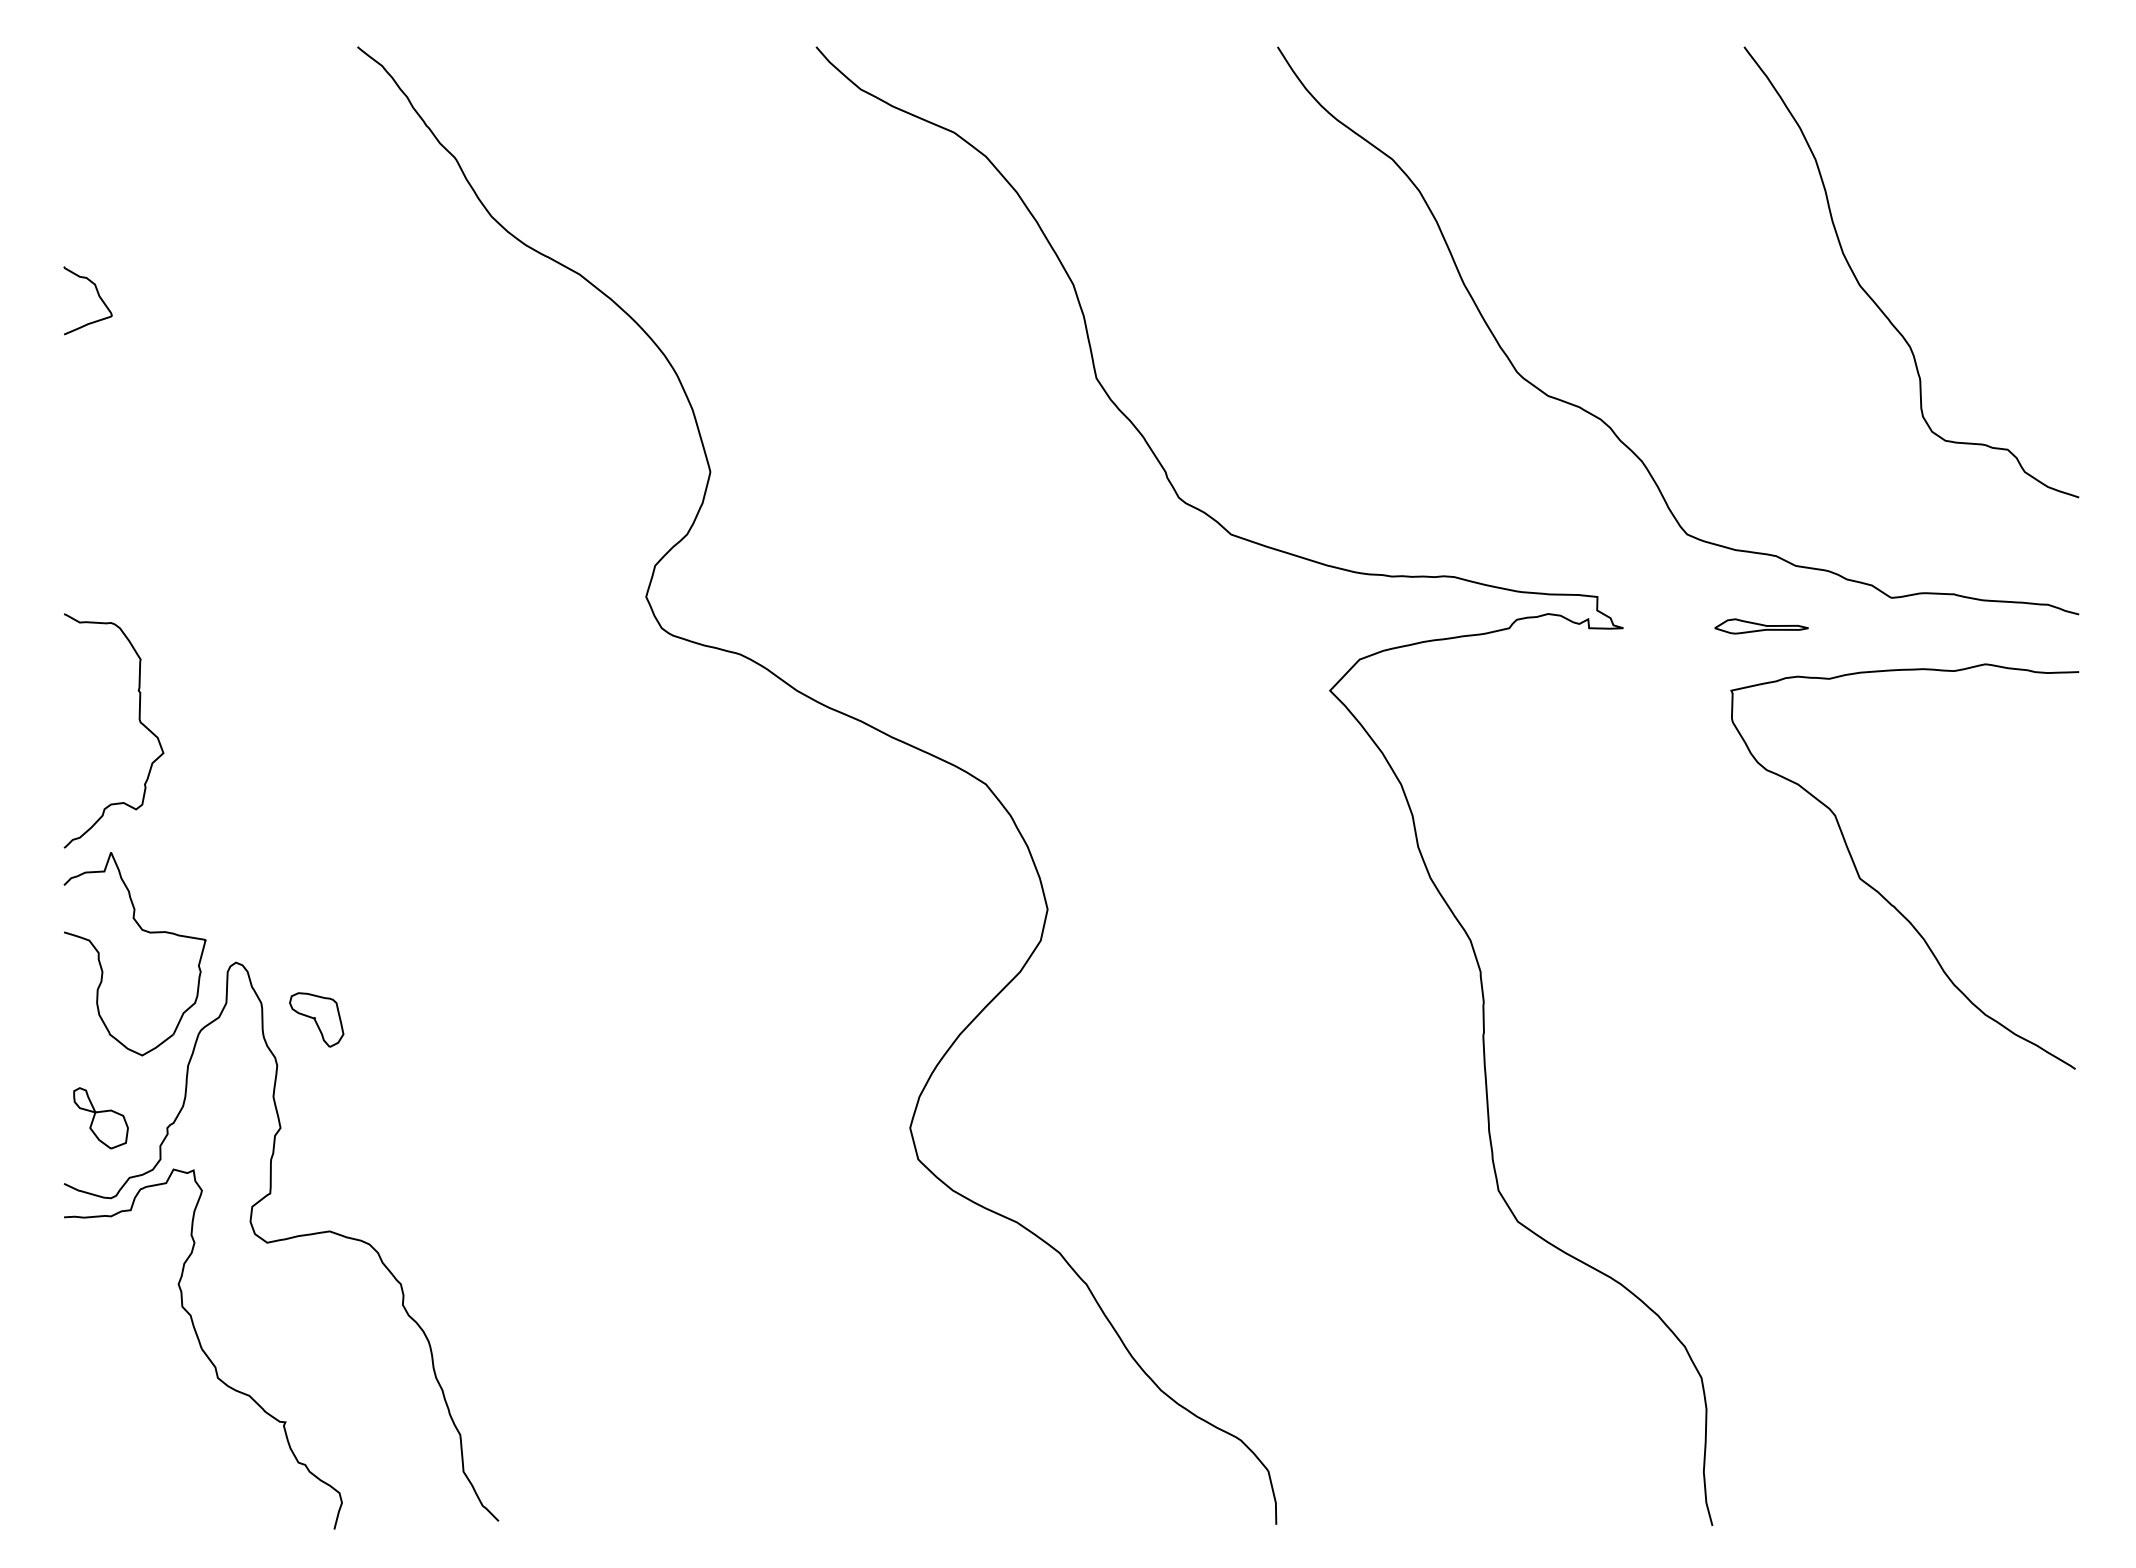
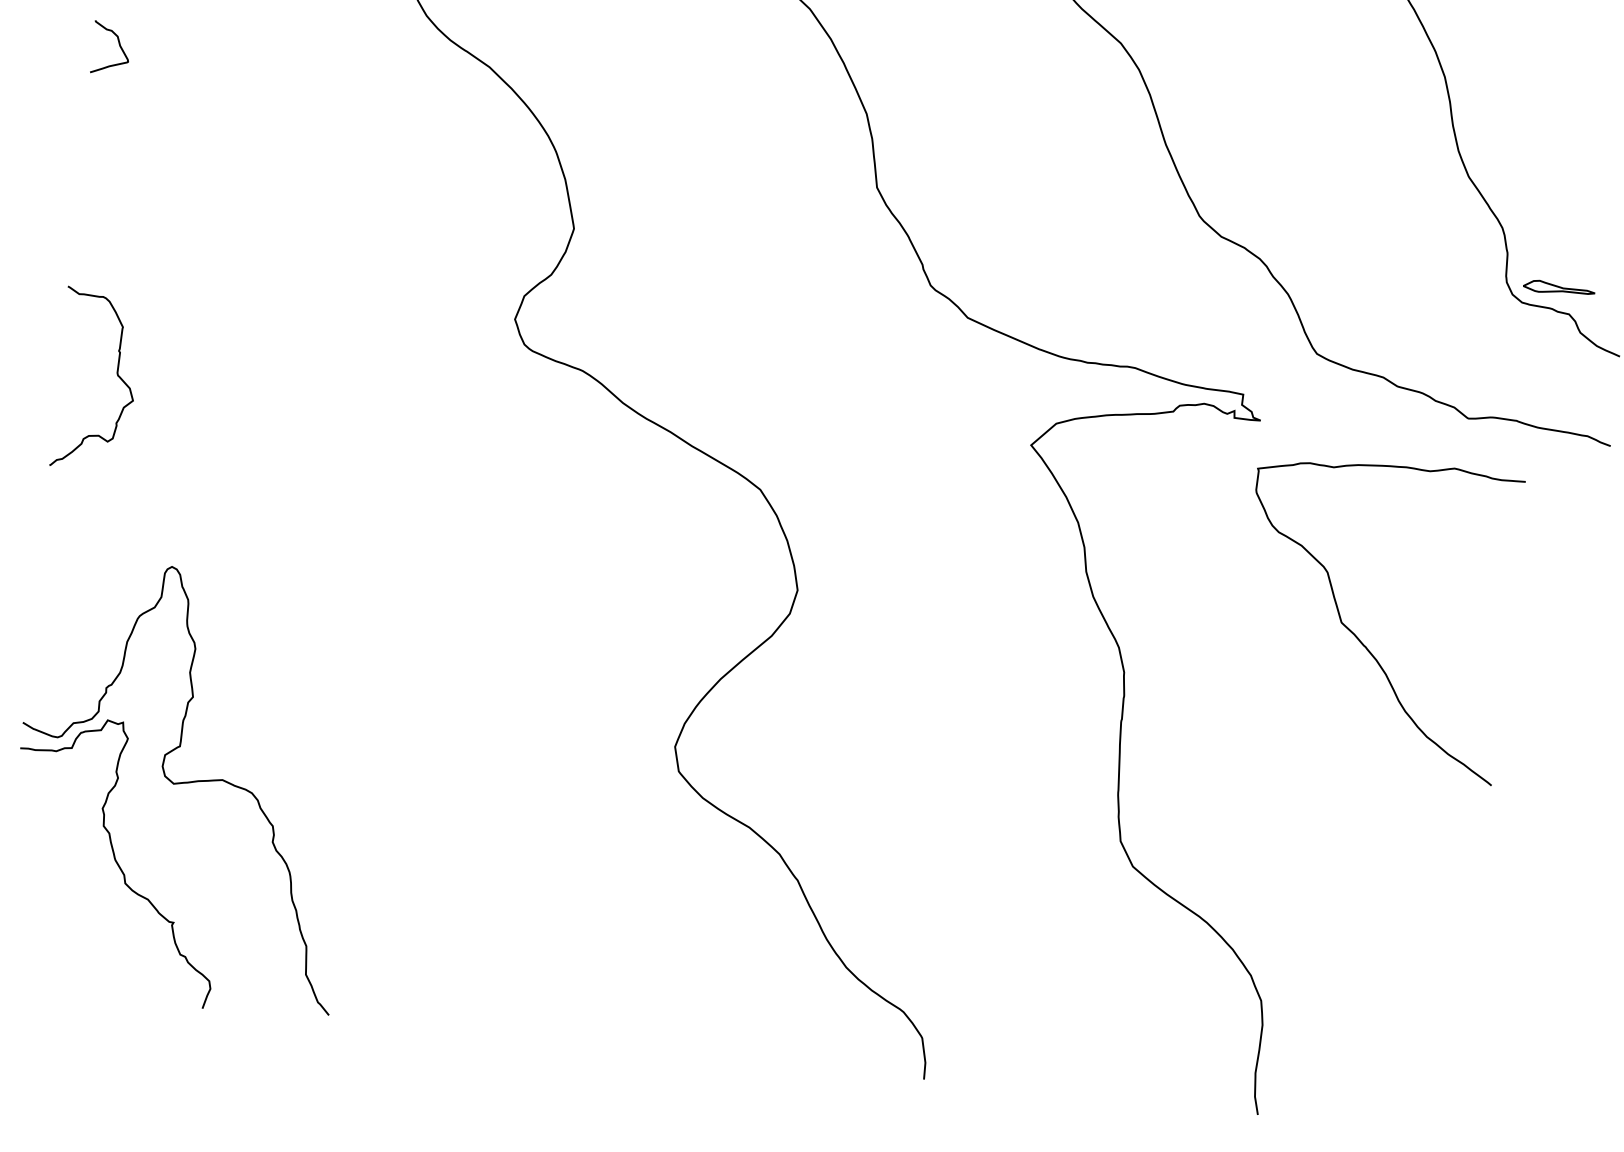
part: (1761, 626) -> (1559, 288), moved
curve: (1884, 896) -> (1358, 638), moved
part: (143, 931) -> (103, 535), removed
part: (316, 1019) -> (229, 616), removed
part: (100, 1118) -> (55, 675), removed

